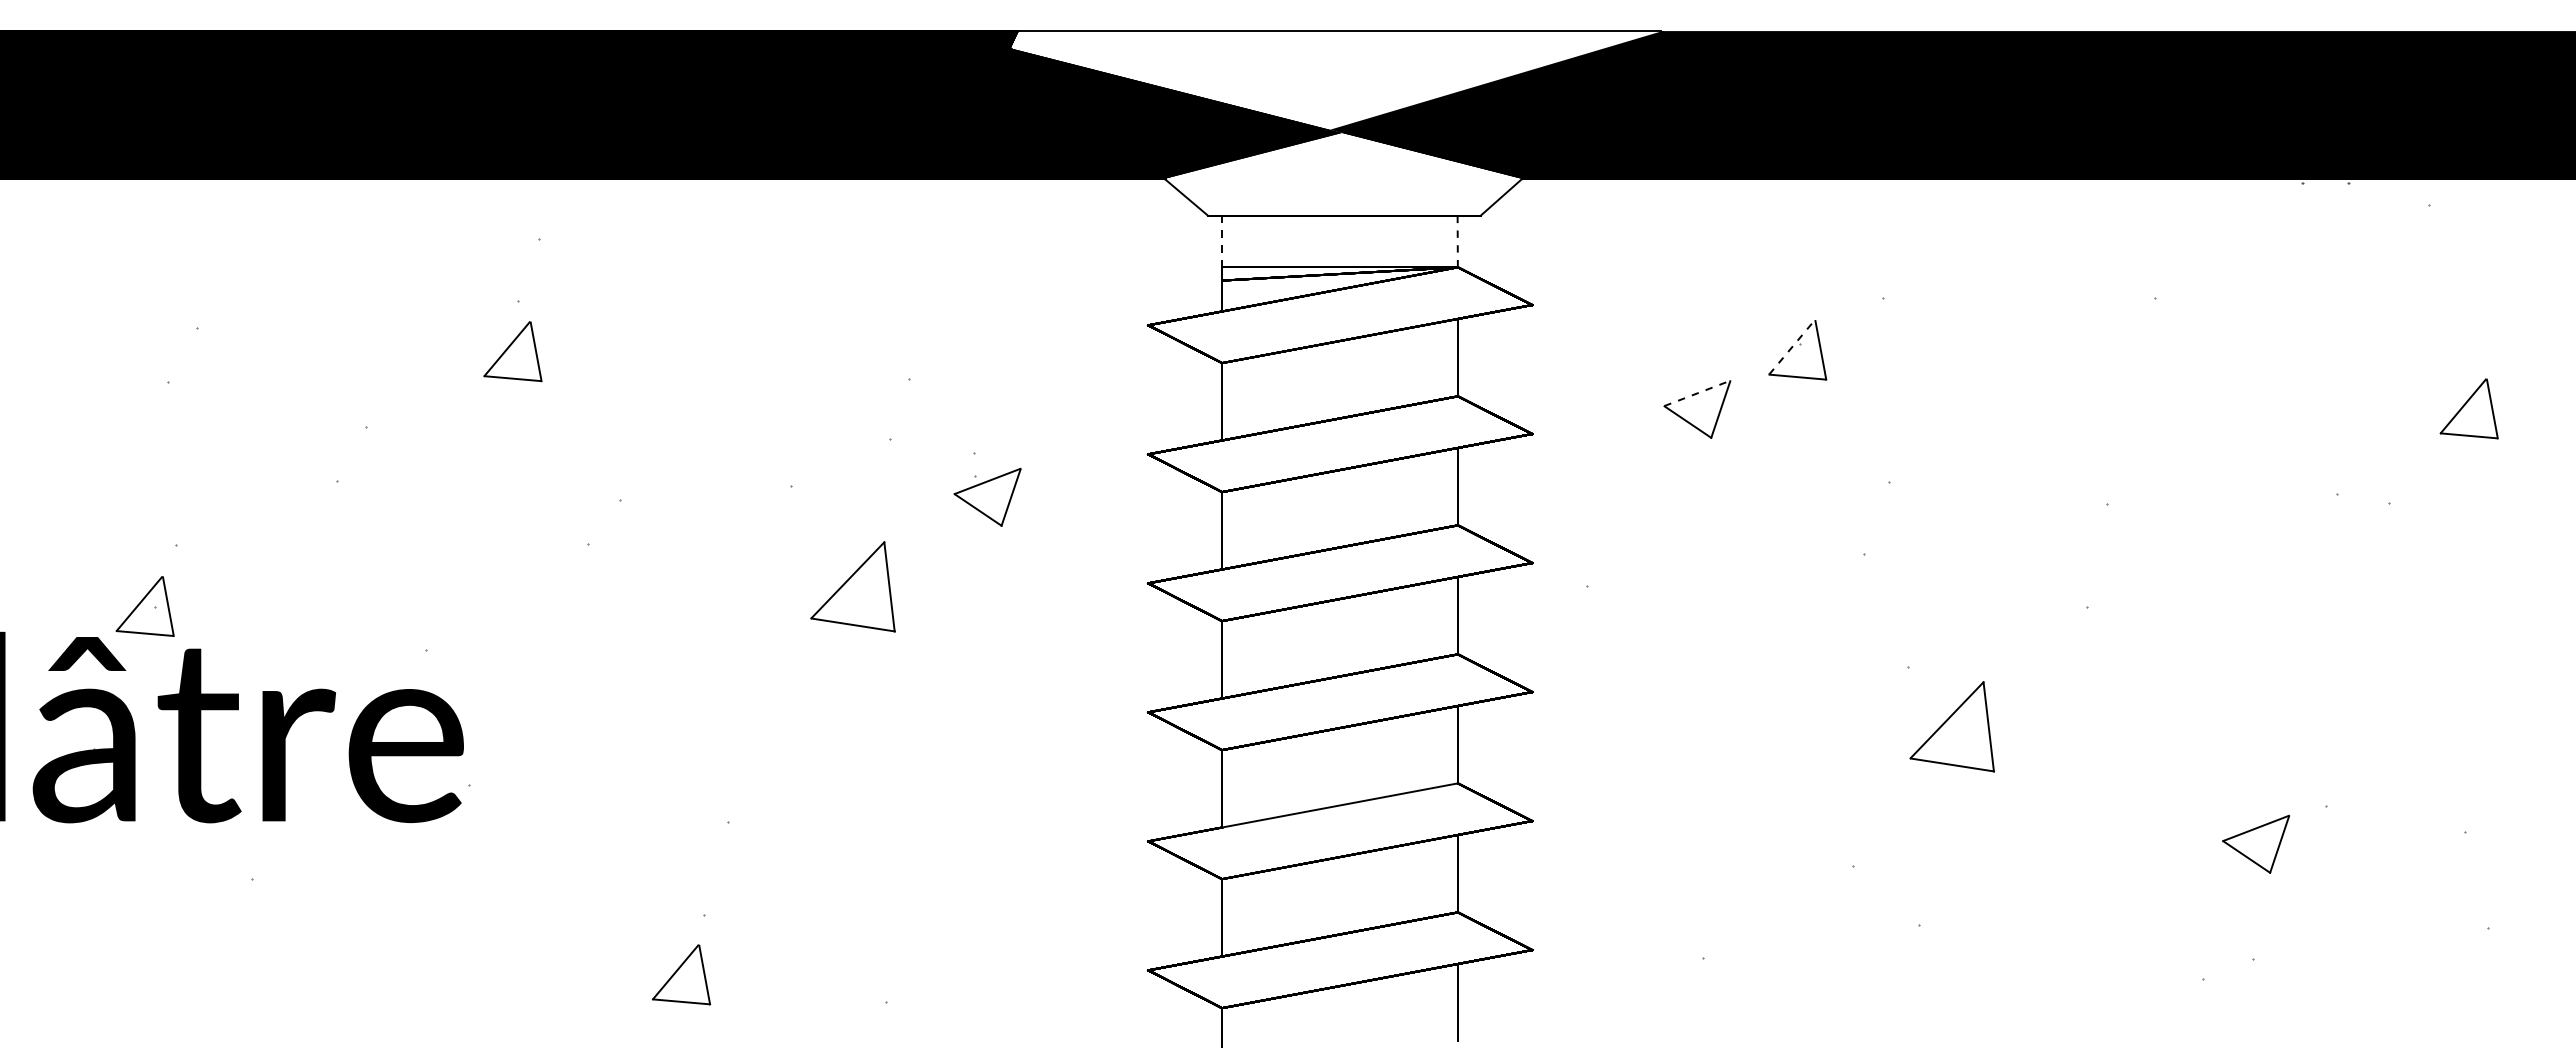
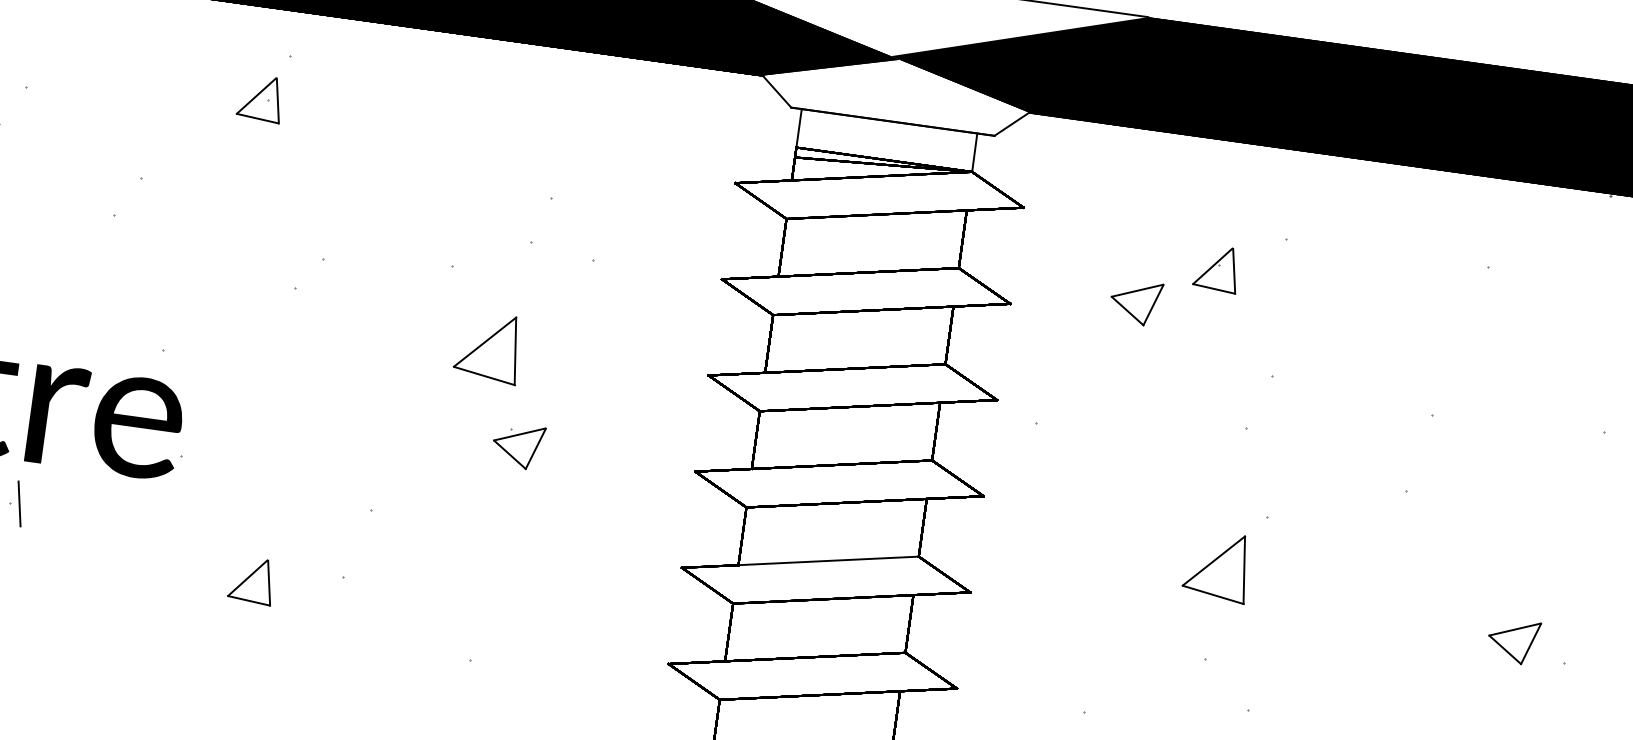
line: (1222, 241) -> (799, 128), dashed -> solid
line: (1457, 241) -> (974, 152), dashed -> solid
line: (1792, 347) -> (1213, 266), dashed -> solid
part: (512, 351) -> (260, 98), moved
line: (1697, 393) -> (1137, 290), dashed -> solid
part: (987, 496) -> (518, 445), moved
part: (1951, 726) -> (1216, 566), moved
part: (2256, 843) -> (1513, 640), moved
line: (264, 877) -> (19, 503), added
part: (681, 974) -> (251, 580), moved

